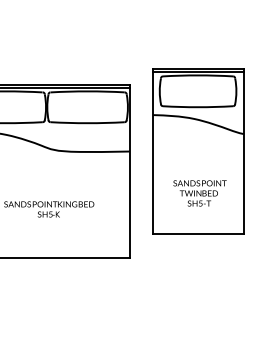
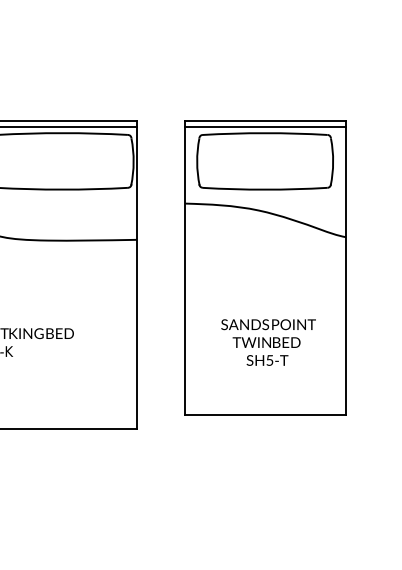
part: (198, 151) -> (265, 268), moved

